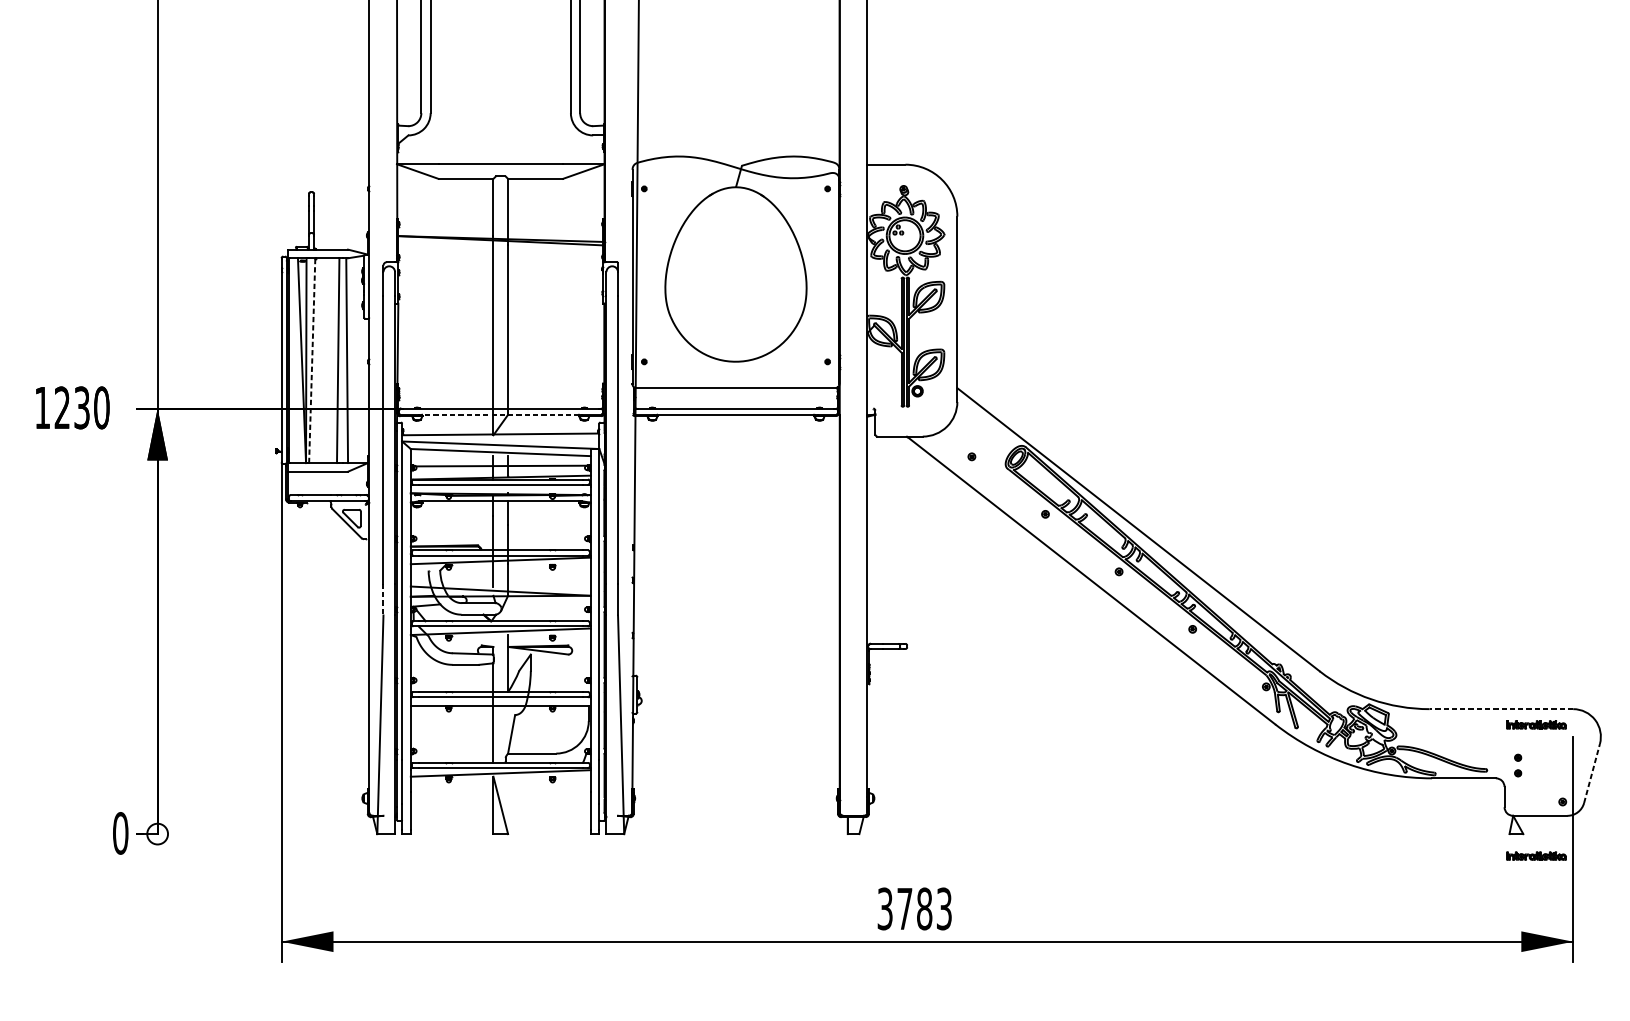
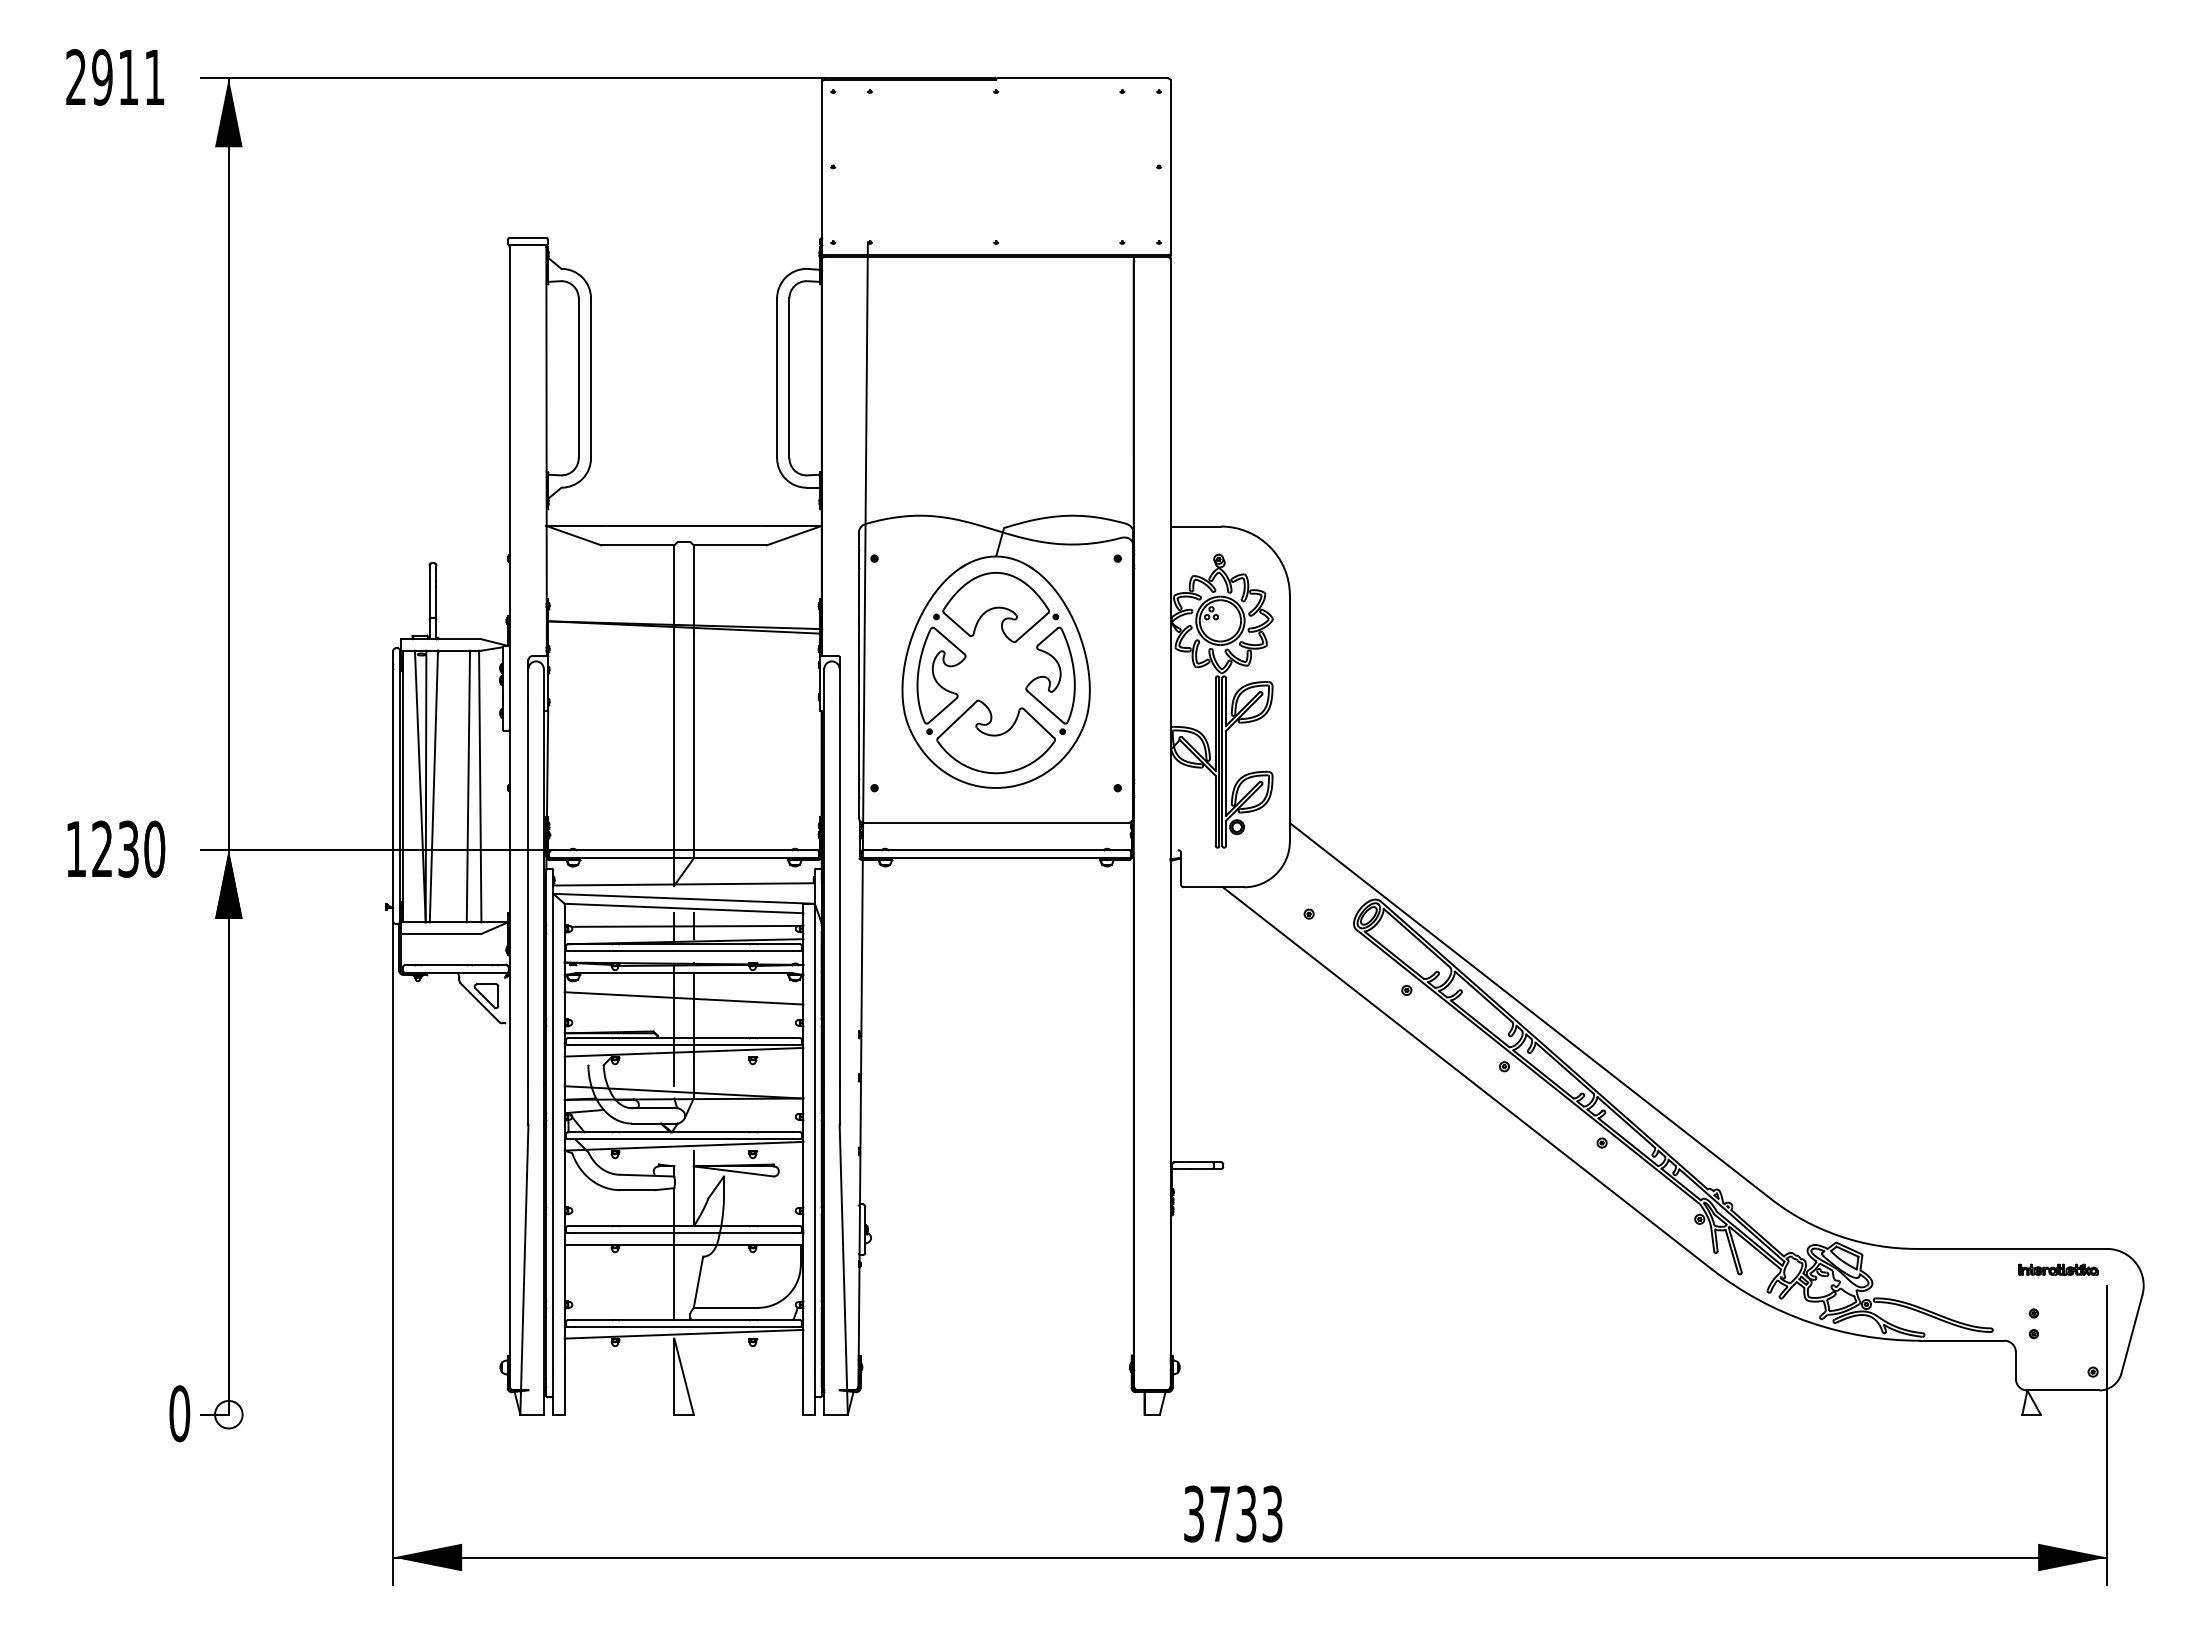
part: (723, 295) -> (979, 699), added
line: (311, 360) -> (433, 786), dashed -> solid
line: (501, 414) -> (684, 858), dashed -> solid
line: (500, 520) -> (683, 998), added
line: (383, 600) -> (528, 1104), dashed -> solid
line: (1501, 708) -> (2011, 1248), dashed -> solid
line: (1591, 773) -> (2131, 1334), dashed -> solid
part: (1536, 855) -> (2058, 1443), removed
text: (924, 908) -> (1246, 1513), 3783 -> 3733

